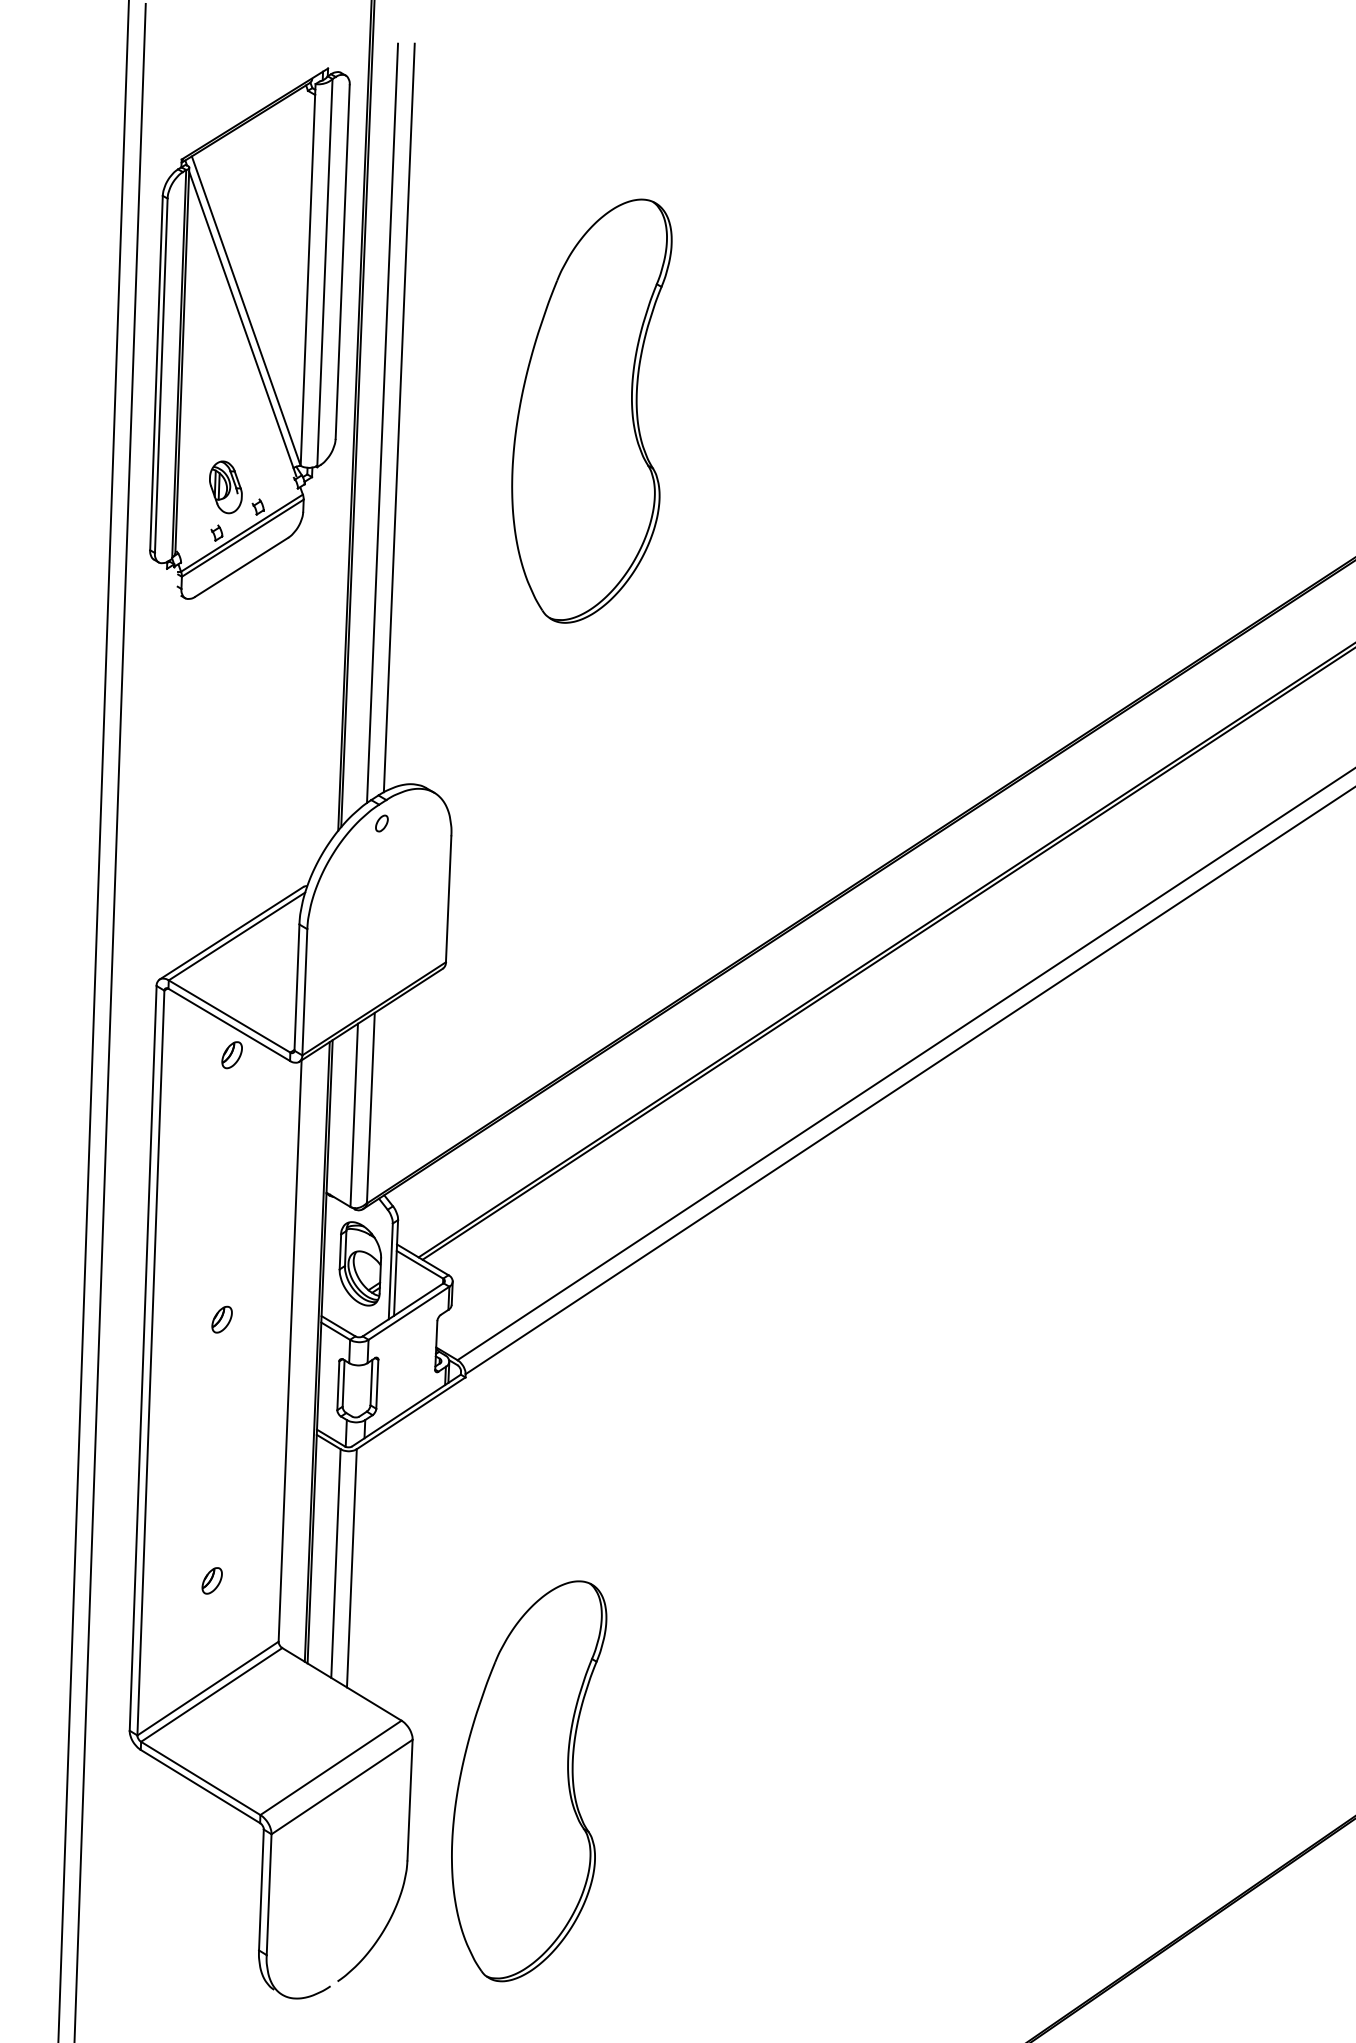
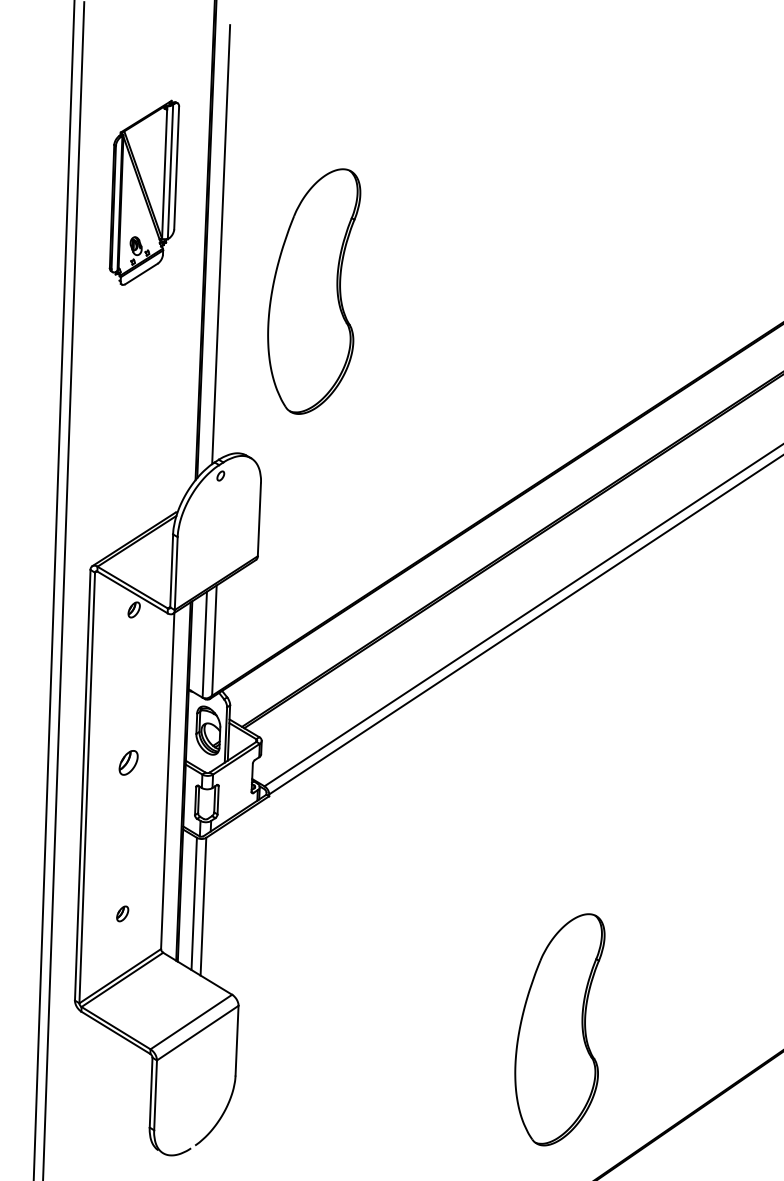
part: (249, 333) -> (144, 192), size x0.6
part: (592, 410) -> (314, 291), moved
line: (398, 417) -> (230, 241), removed
part: (220, 1318) -> (127, 762), size x1.6
part: (528, 1780) -> (559, 1029), moved

